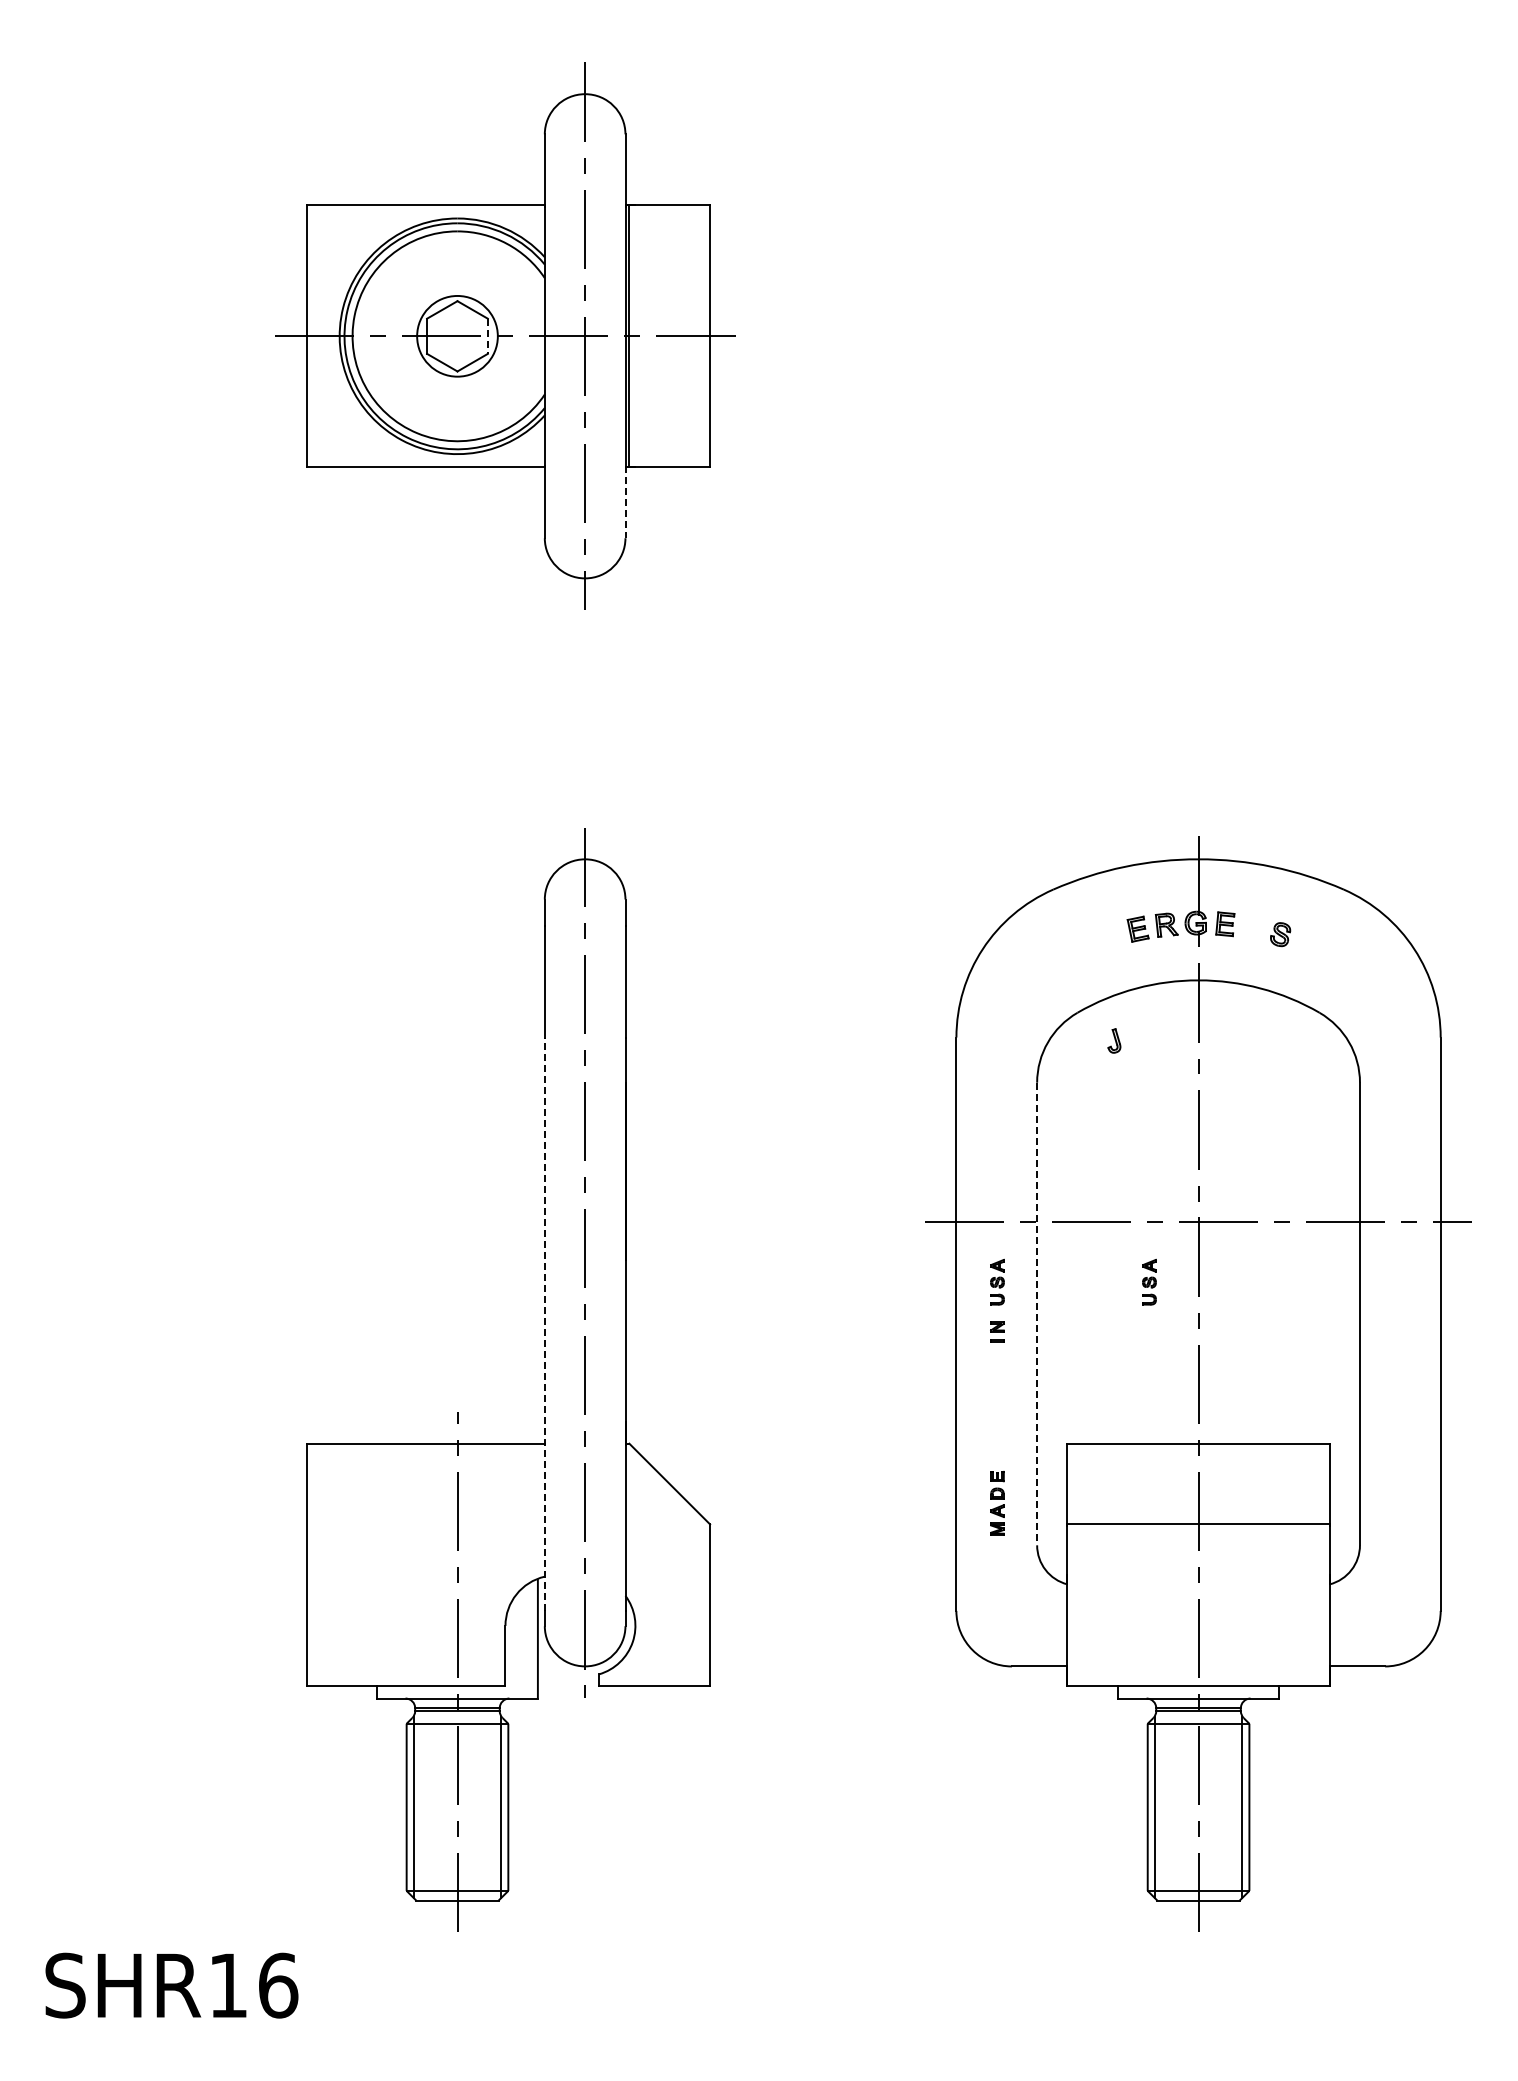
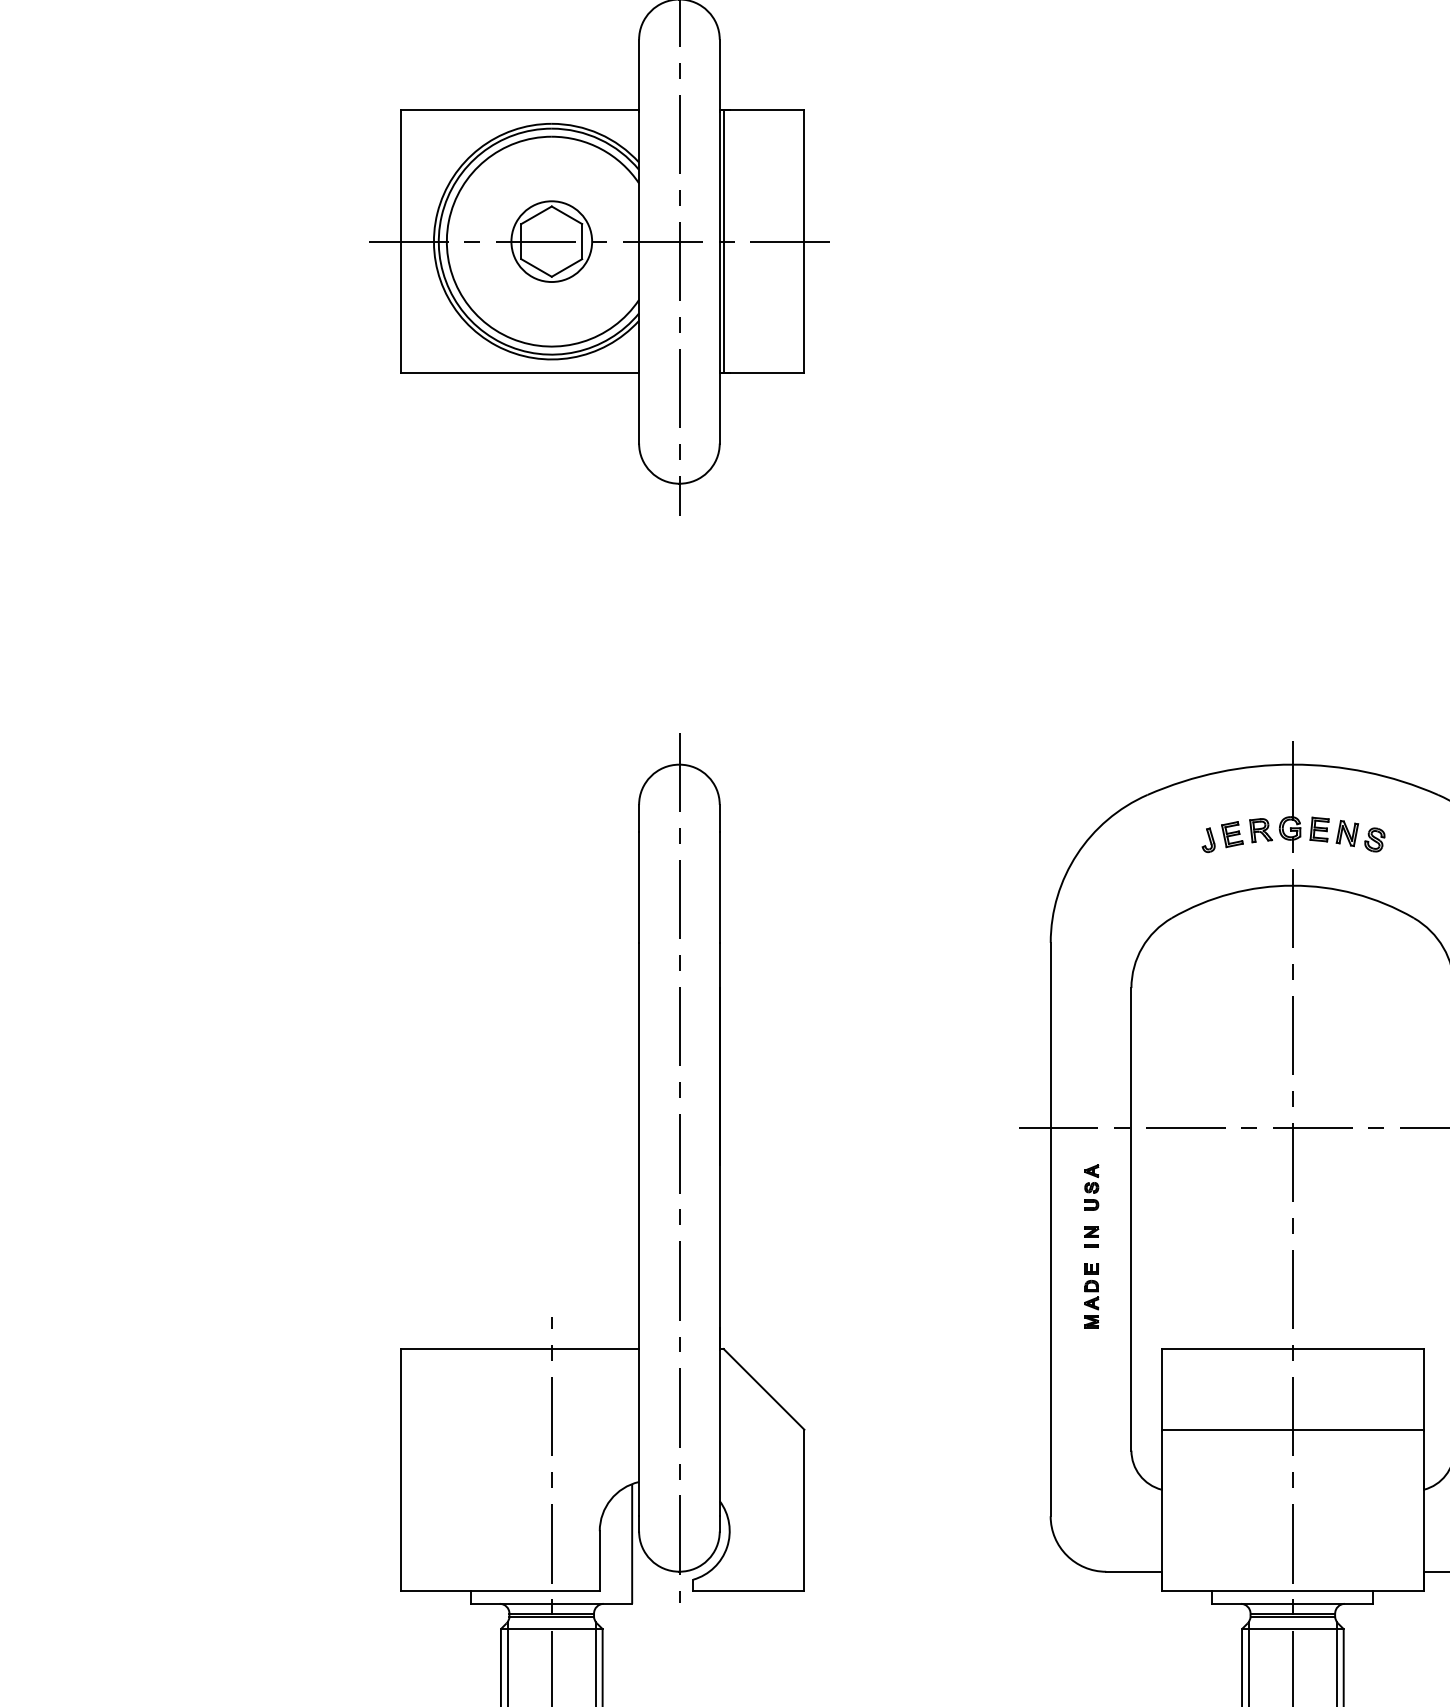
line: (487, 336) -> (581, 241), dashed -> solid
line: (625, 502) -> (719, 407), dashed -> solid
part: (1252, 927) -> (1346, 832), added
part: (1114, 1040) -> (1208, 839), moved
part: (1149, 1281) -> (1243, 1186), removed
line: (1037, 1314) -> (1131, 1219), dashed -> solid
line: (544, 1324) -> (638, 1229), dashed -> solid
part: (997, 1503) -> (1091, 1295), moved

